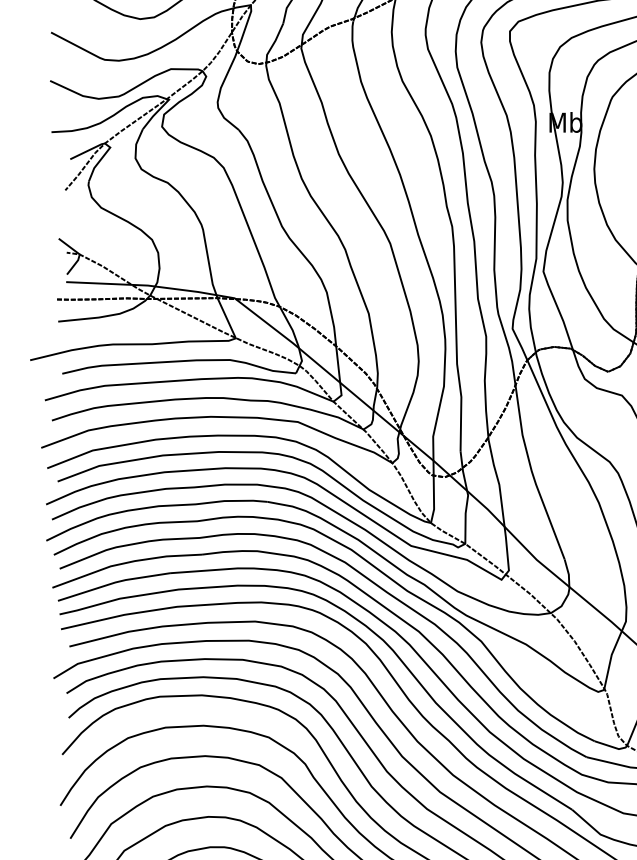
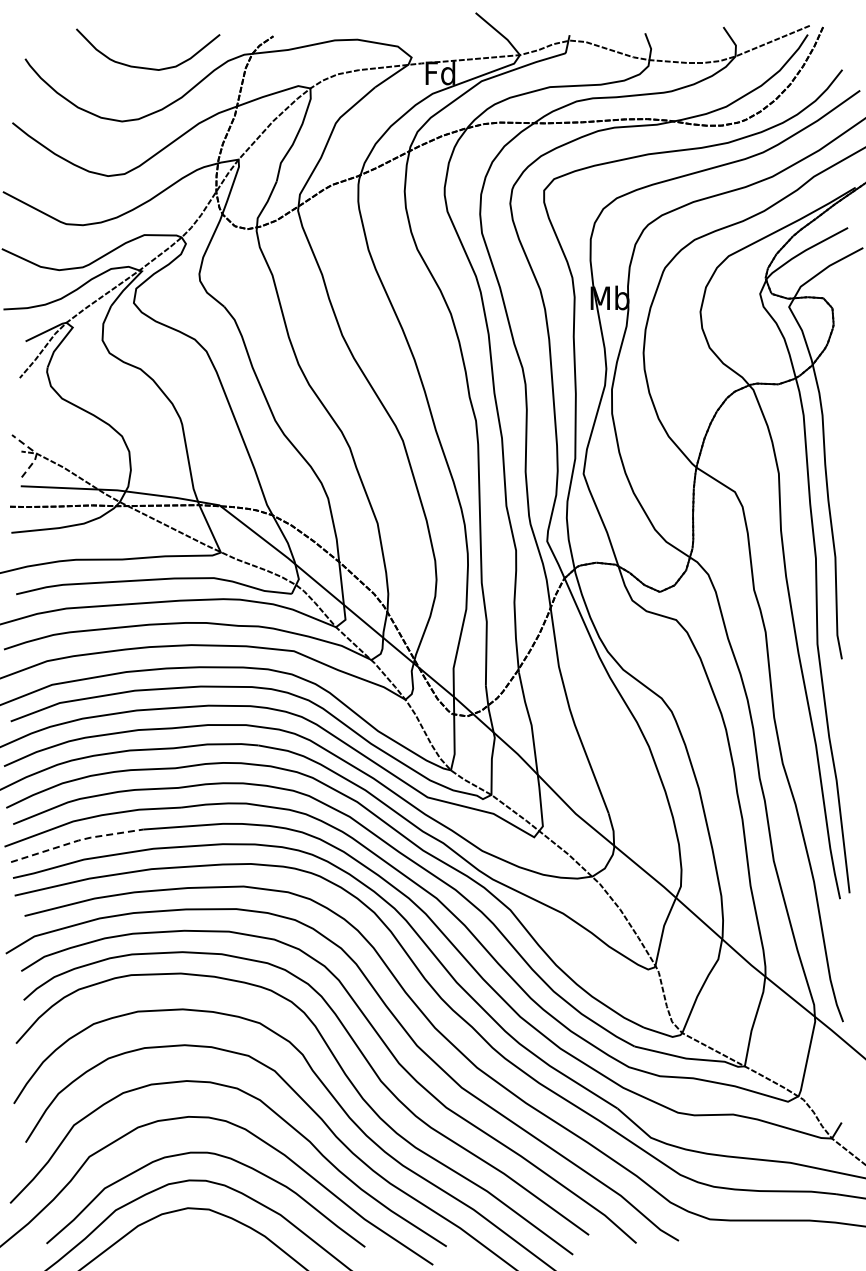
line: (79, 254) -> (36, 453), solid -> dashed
line: (114, 582) -> (77, 840), solid -> dashed

